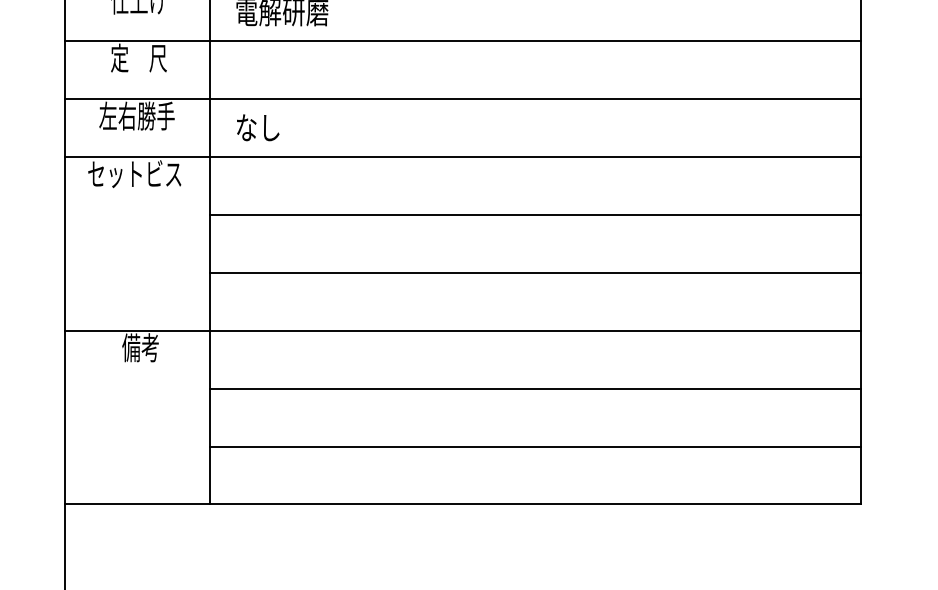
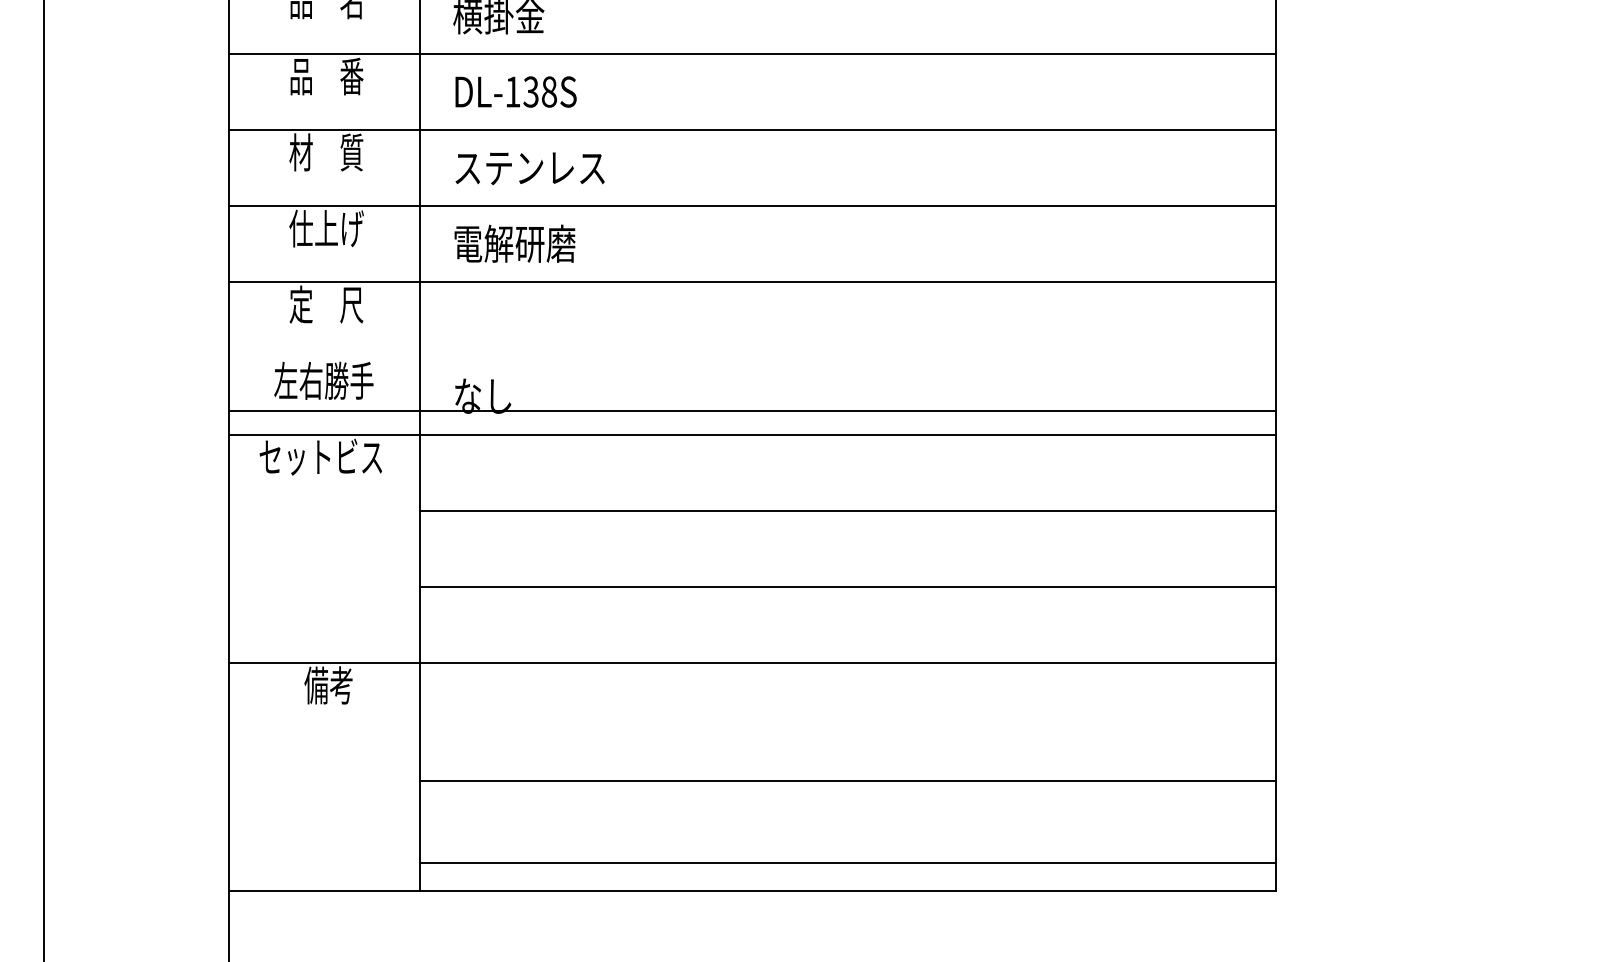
line: (463, 99) -> (752, 410), moved
line: (535, 388) -> (847, 781), moved
line: (535, 446) -> (847, 863), moved

